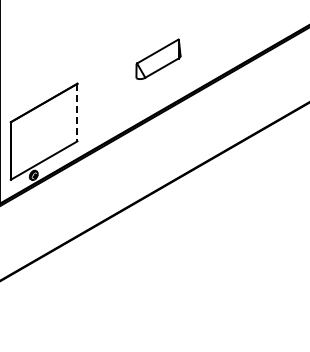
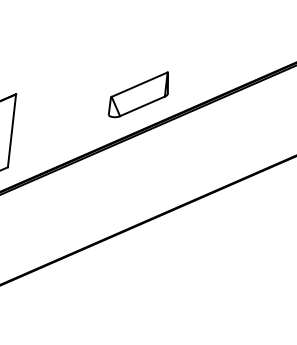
part: (158, 58) -> (139, 93), moved
line: (77, 112) -> (12, 130), dashed -> solid

